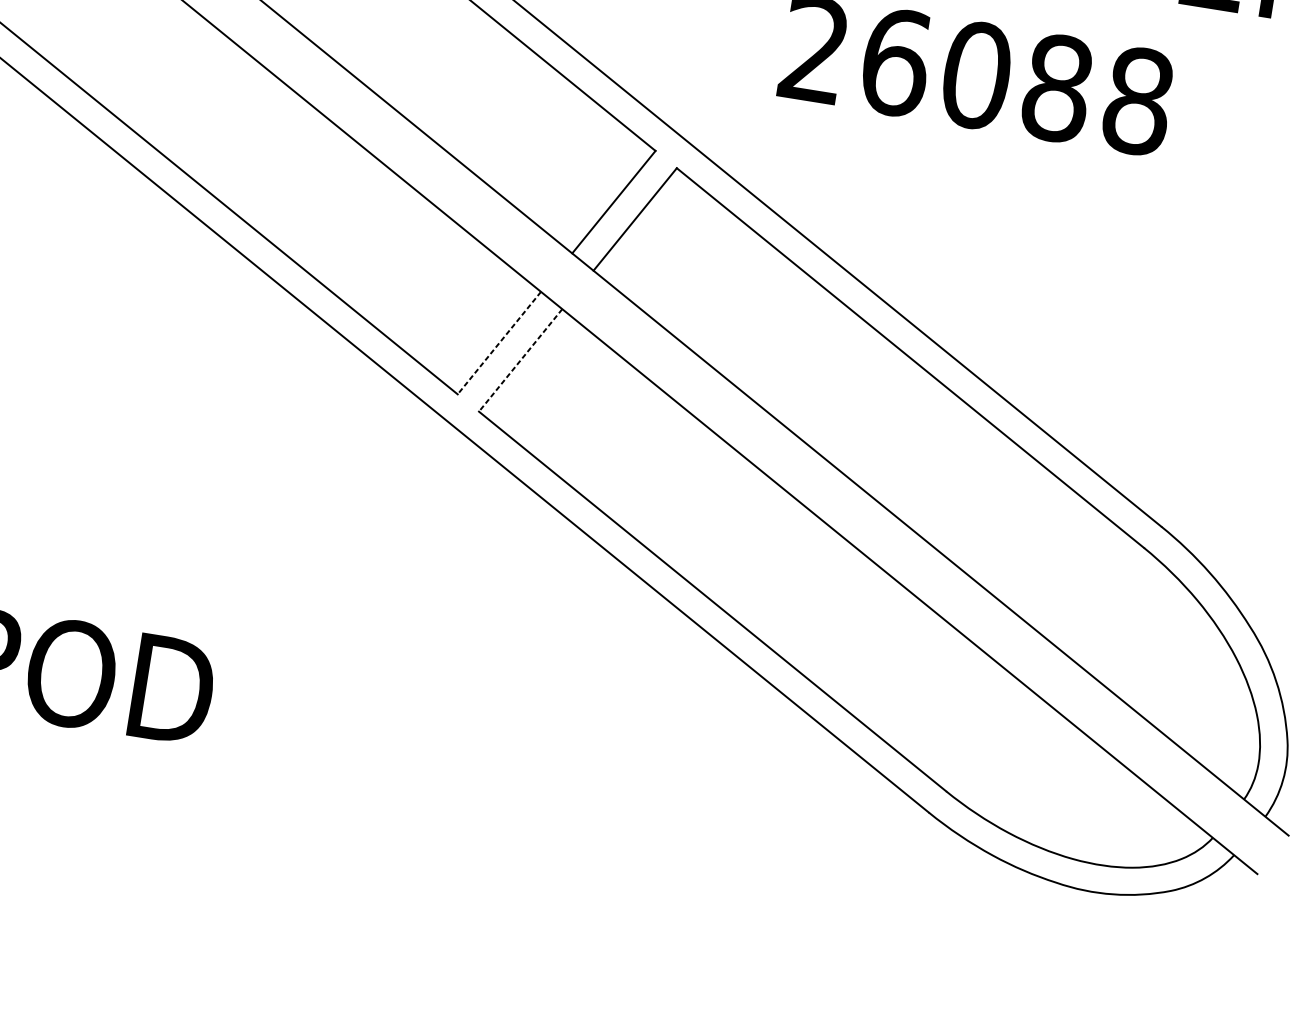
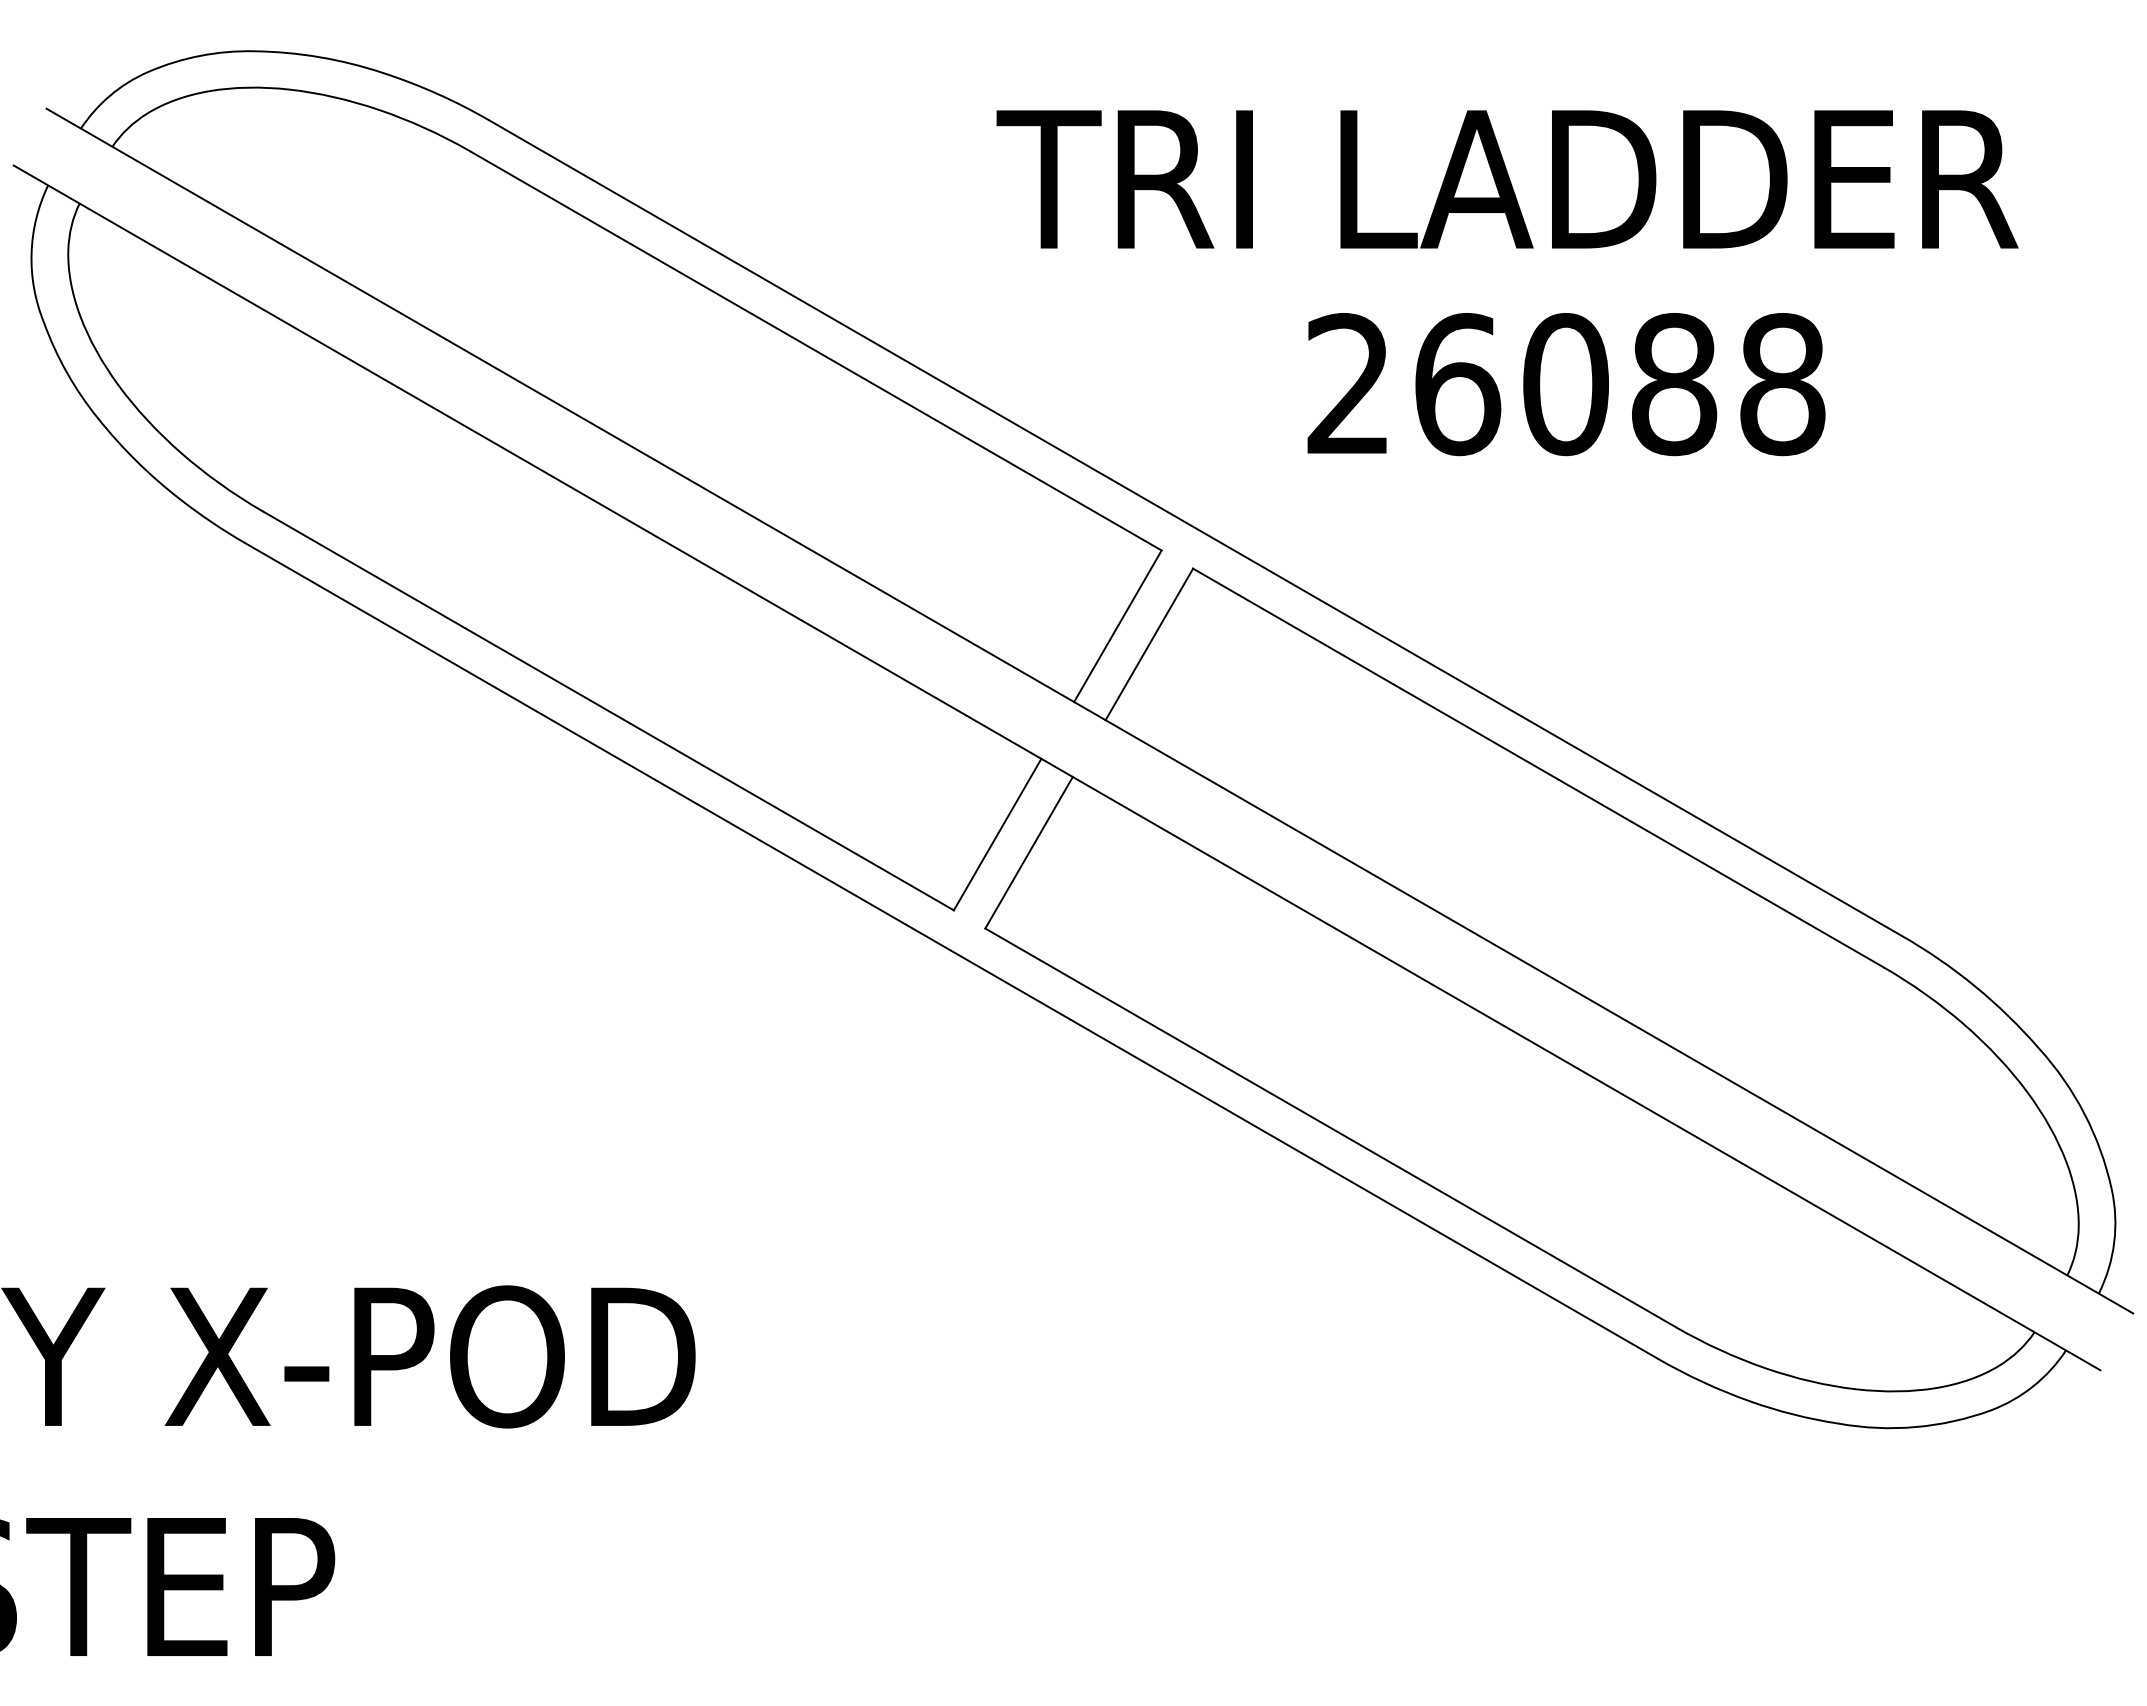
line: (499, 343) -> (997, 835), dashed -> solid
line: (520, 360) -> (1028, 853), dashed -> solid

